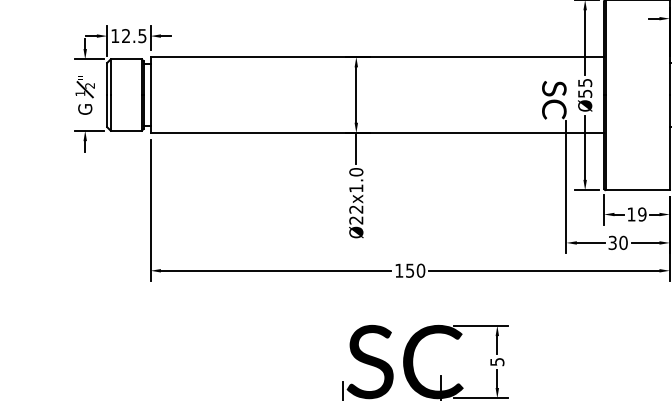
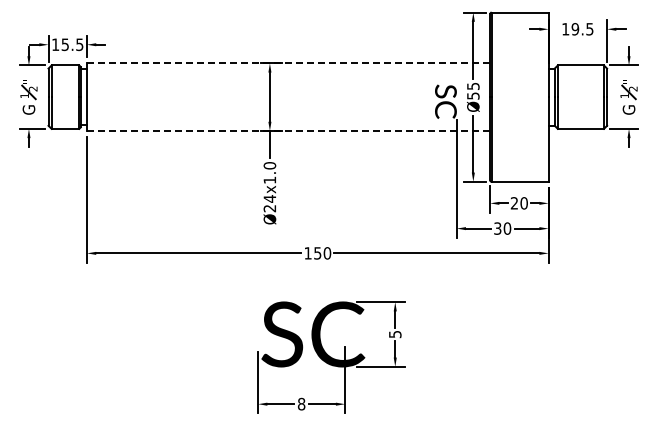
text: (125, 35) -> (64, 44), 12.5 -> 15.5
line: (377, 57) -> (288, 63), solid -> dashed
line: (377, 133) -> (288, 131), solid -> dashed
text: (355, 209) -> (269, 198), Ø22x1.0 -> Ø24x1.0
text: (635, 214) -> (518, 203), 19 -> 20

